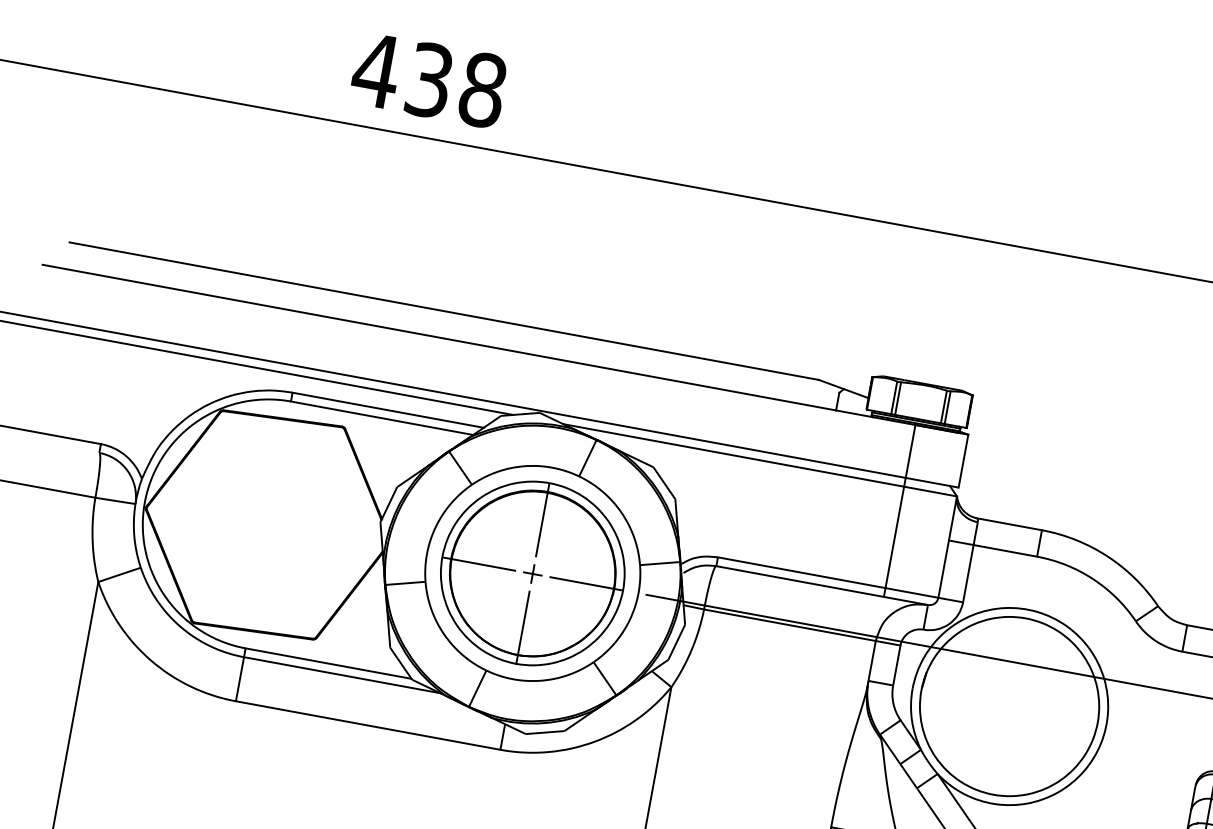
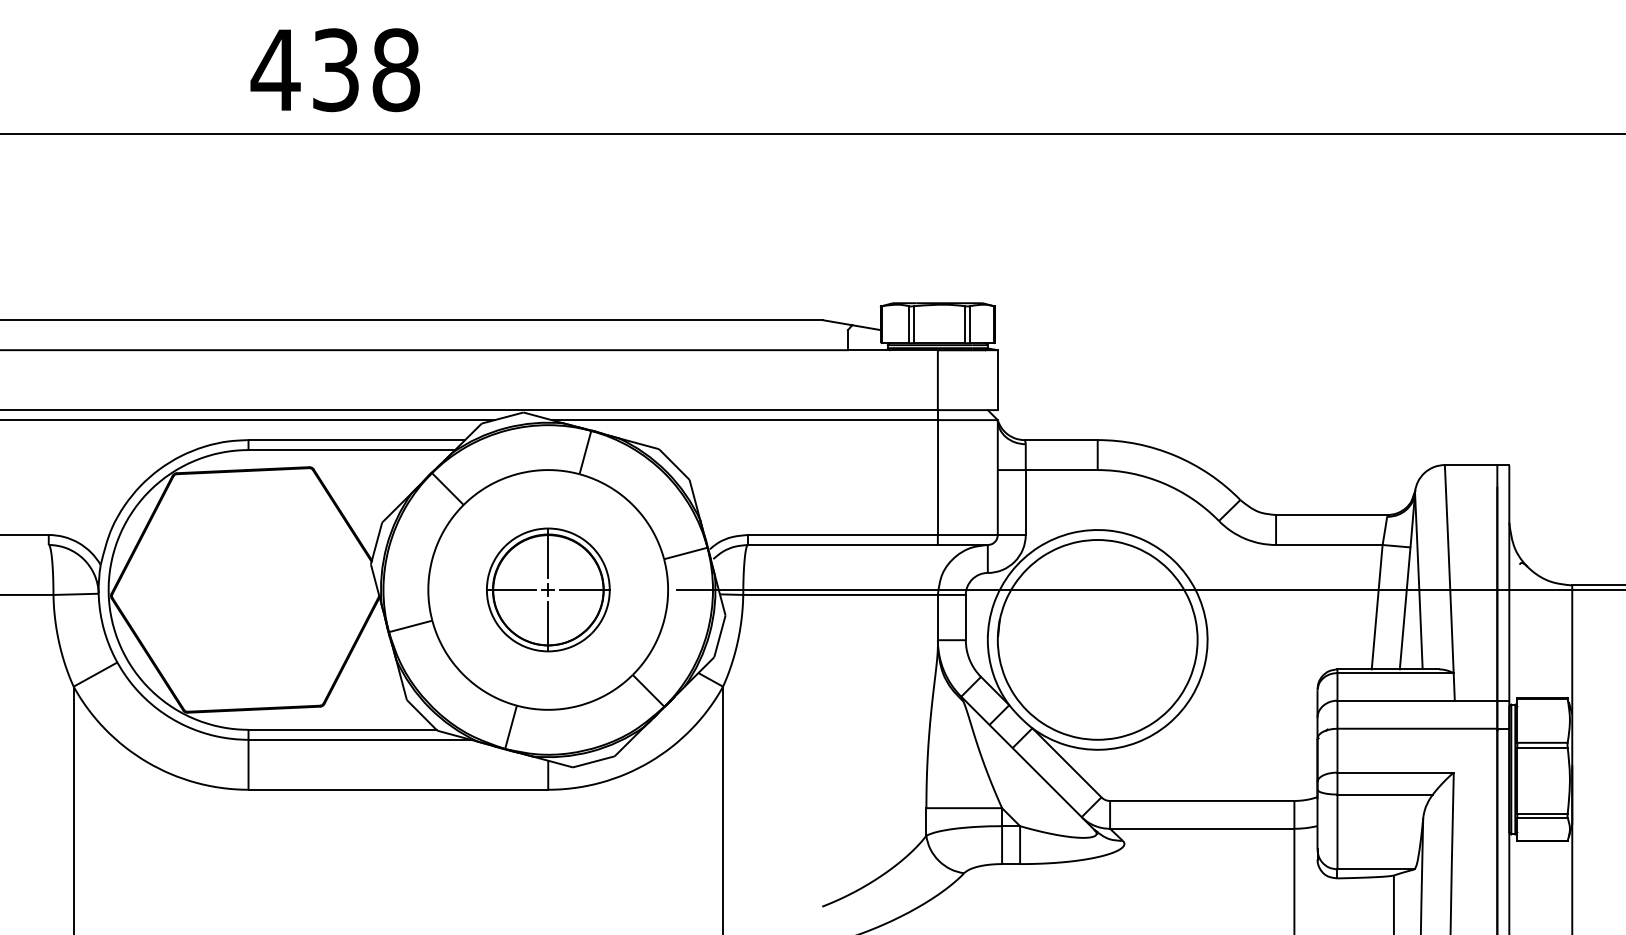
part: (533, 573) -> (548, 589), size x0.6

